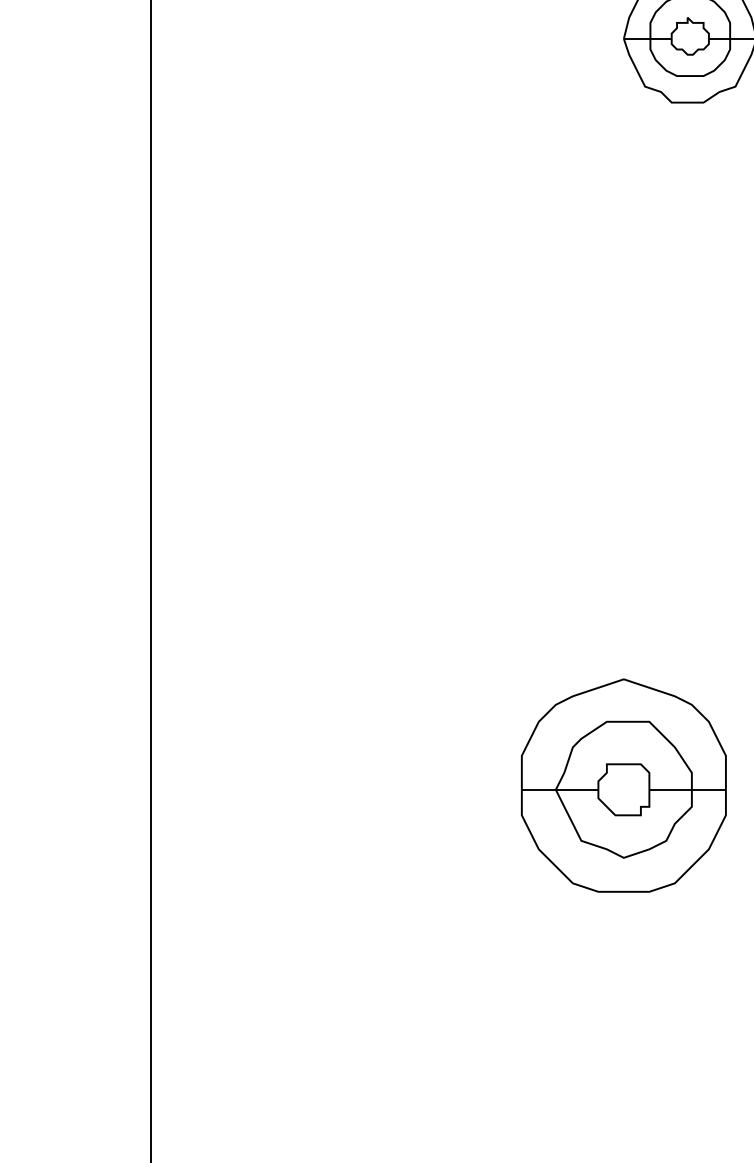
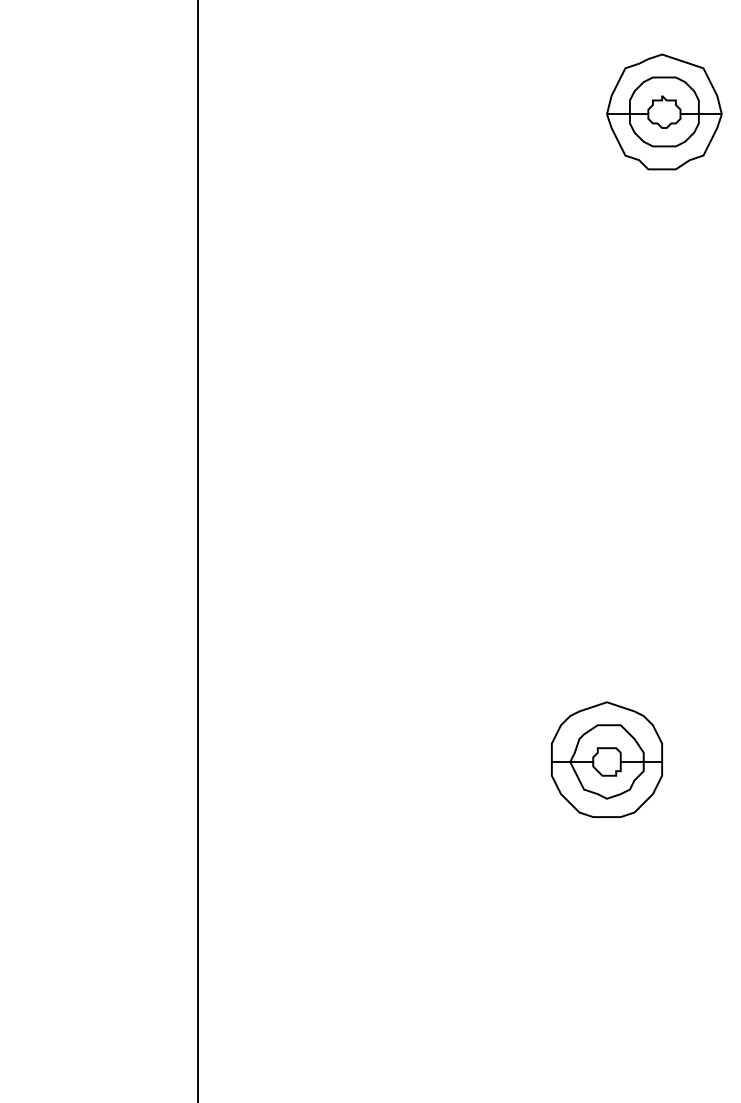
part: (623, 785) -> (606, 759), size x0.62

